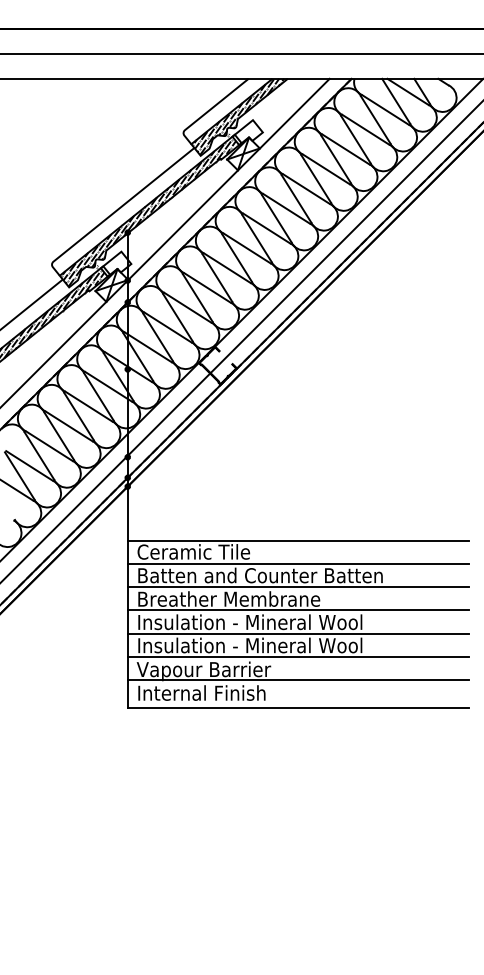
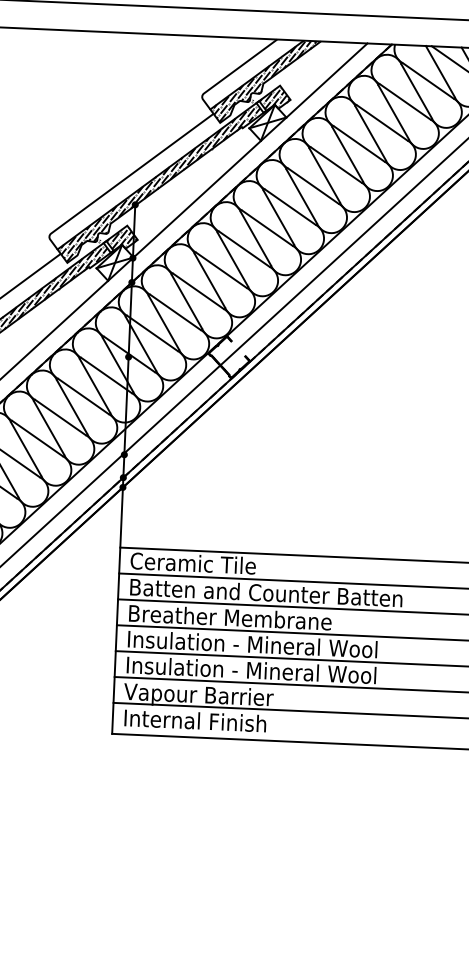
hatch: (248, 131) -> (274, 98), added
hatch: (116, 263) -> (121, 238), added

